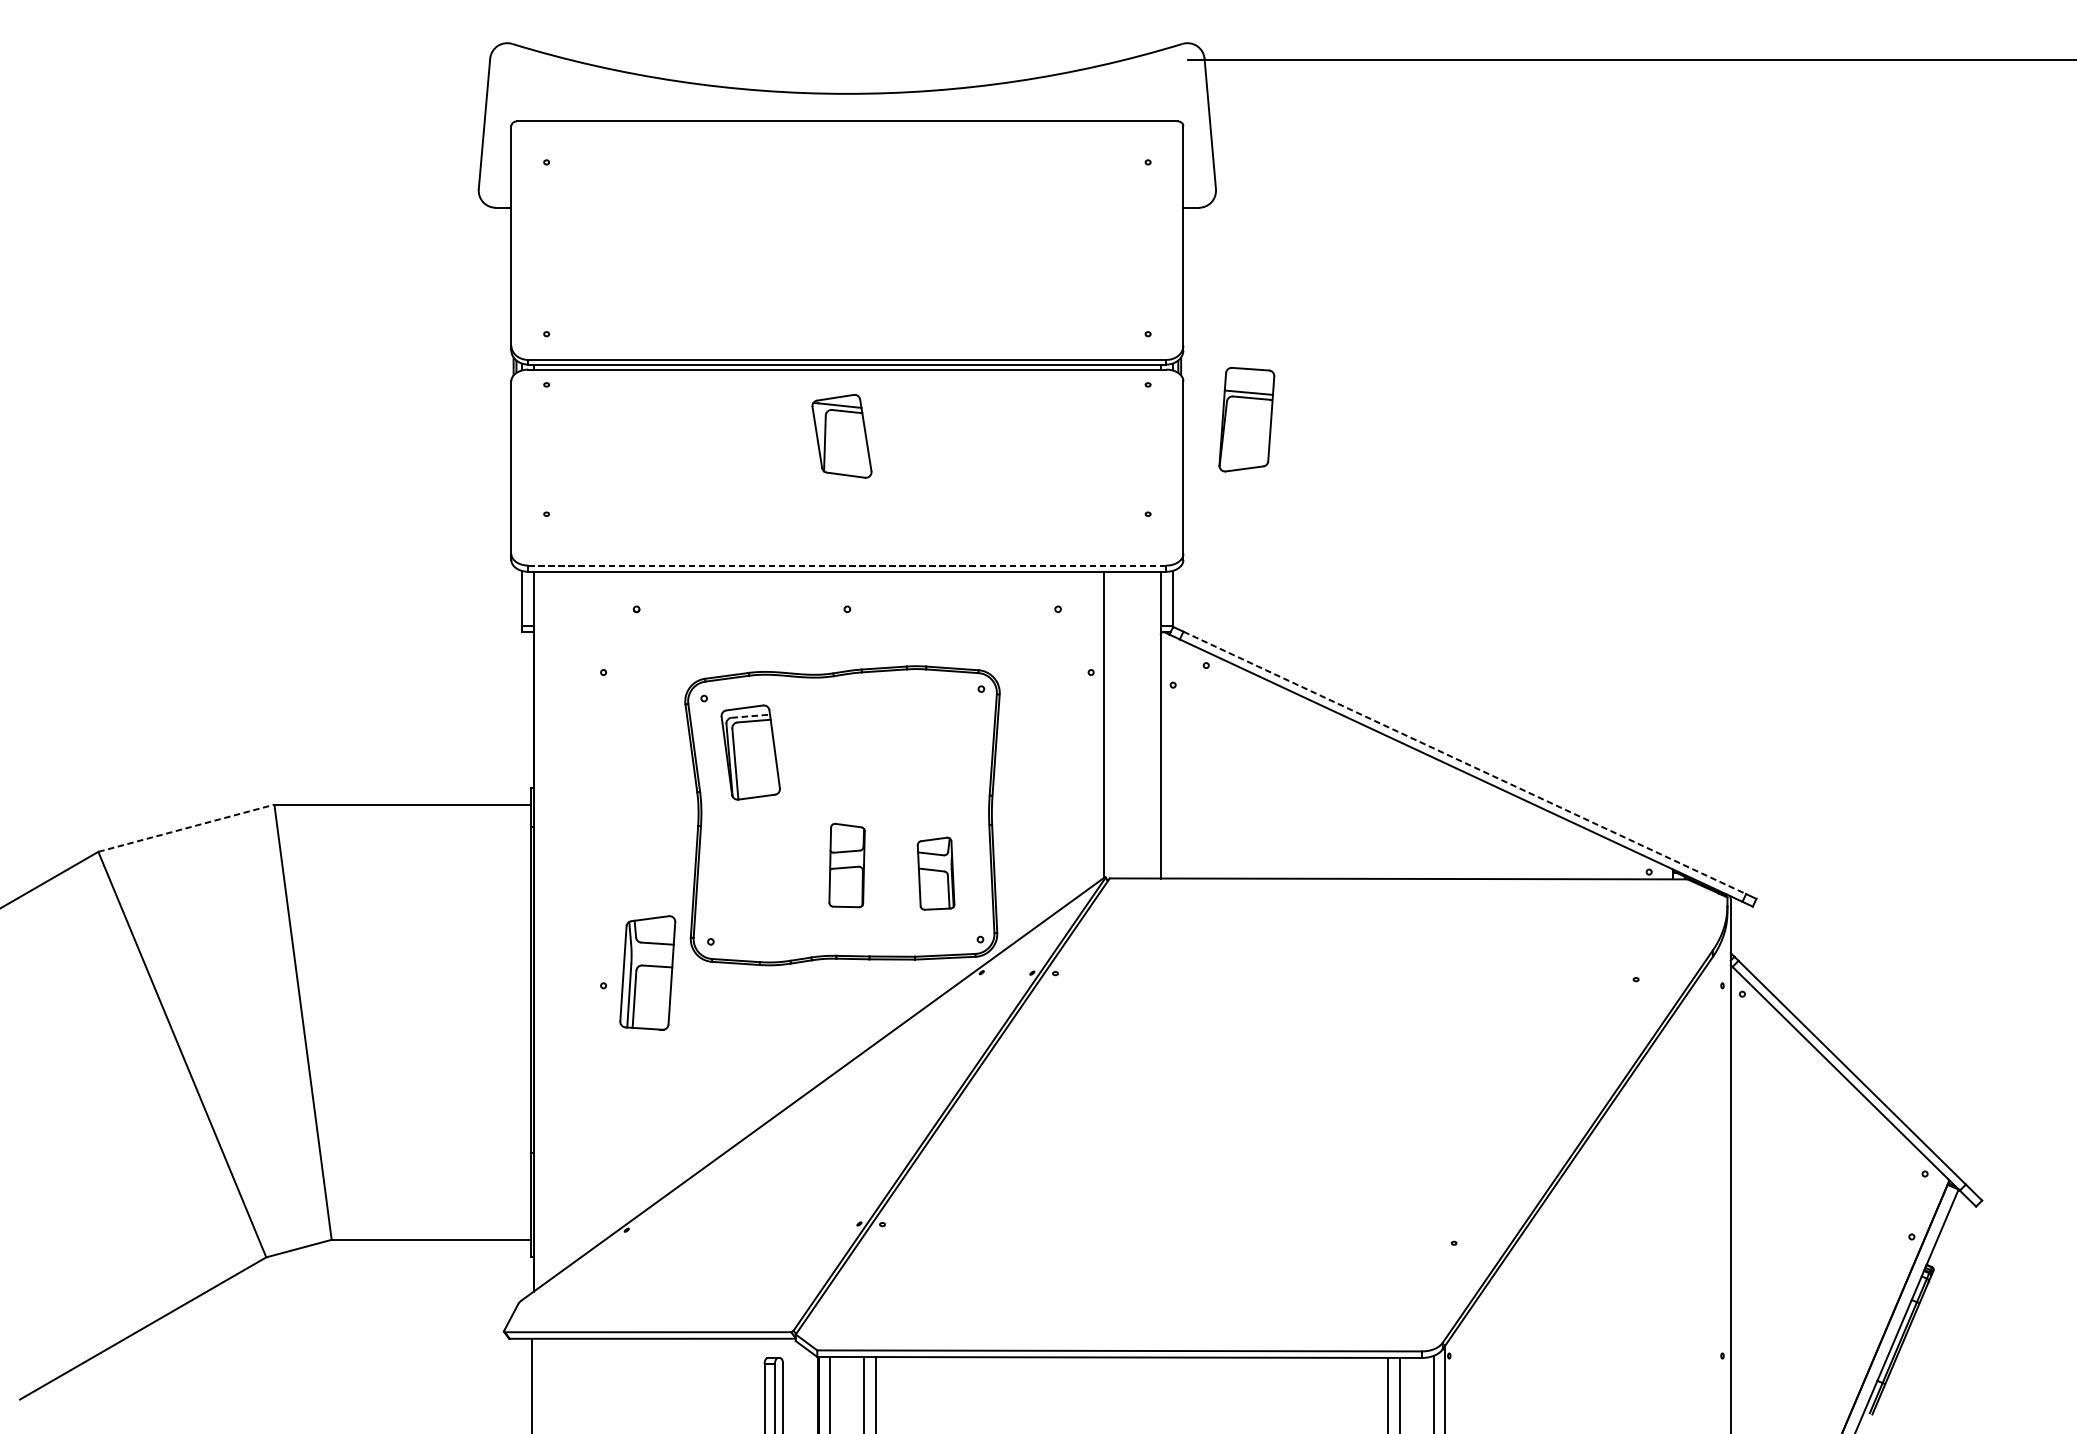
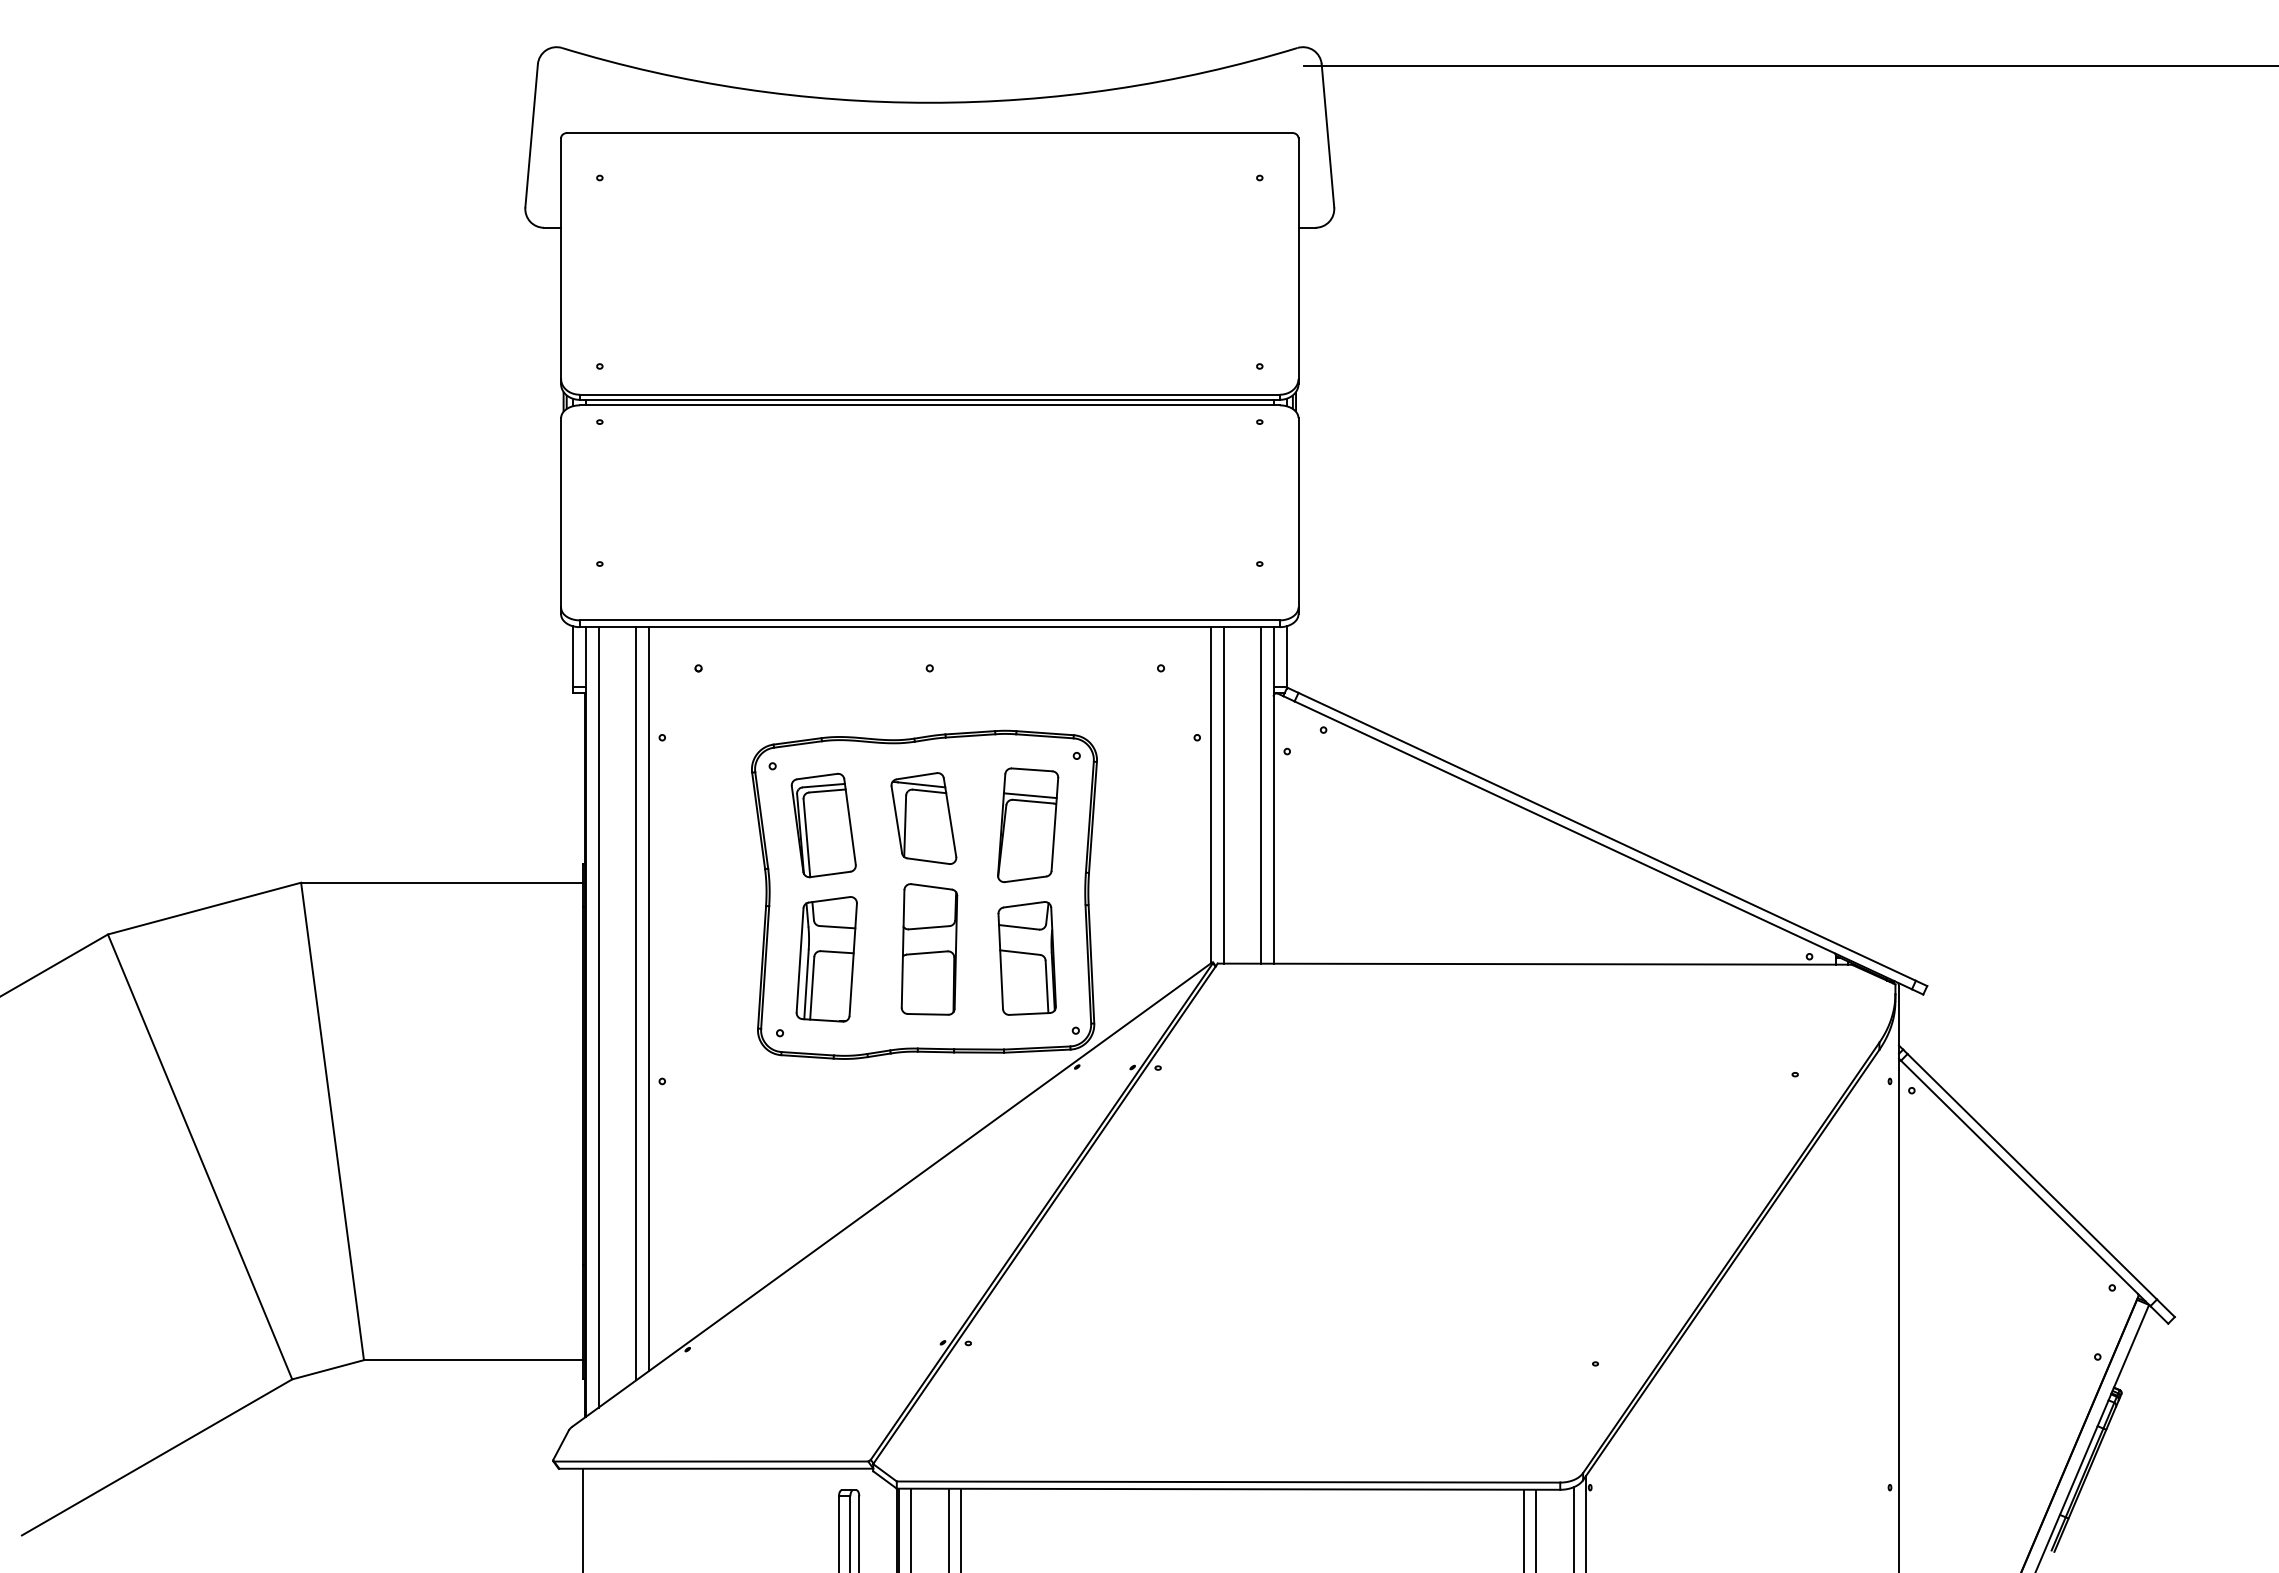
part: (1247, 419) -> (1028, 825), moved
part: (841, 436) -> (923, 818), moved
line: (847, 565) -> (929, 620), dashed -> solid
line: (751, 716) -> (824, 785), dashed -> solid
line: (1115, 725) -> (1223, 795), added
line: (1149, 725) -> (1261, 795), added
line: (1465, 762) -> (1607, 836), dashed -> solid
line: (186, 828) -> (204, 908), dashed -> solid
part: (847, 865) -> (929, 949), size x1.43
part: (935, 873) -> (1026, 958), size x1.43
line: (591, 911) -> (648, 999), added
line: (580, 914) -> (636, 1003), added
line: (545, 927) -> (598, 1017), added
part: (647, 973) -> (826, 959), moved

